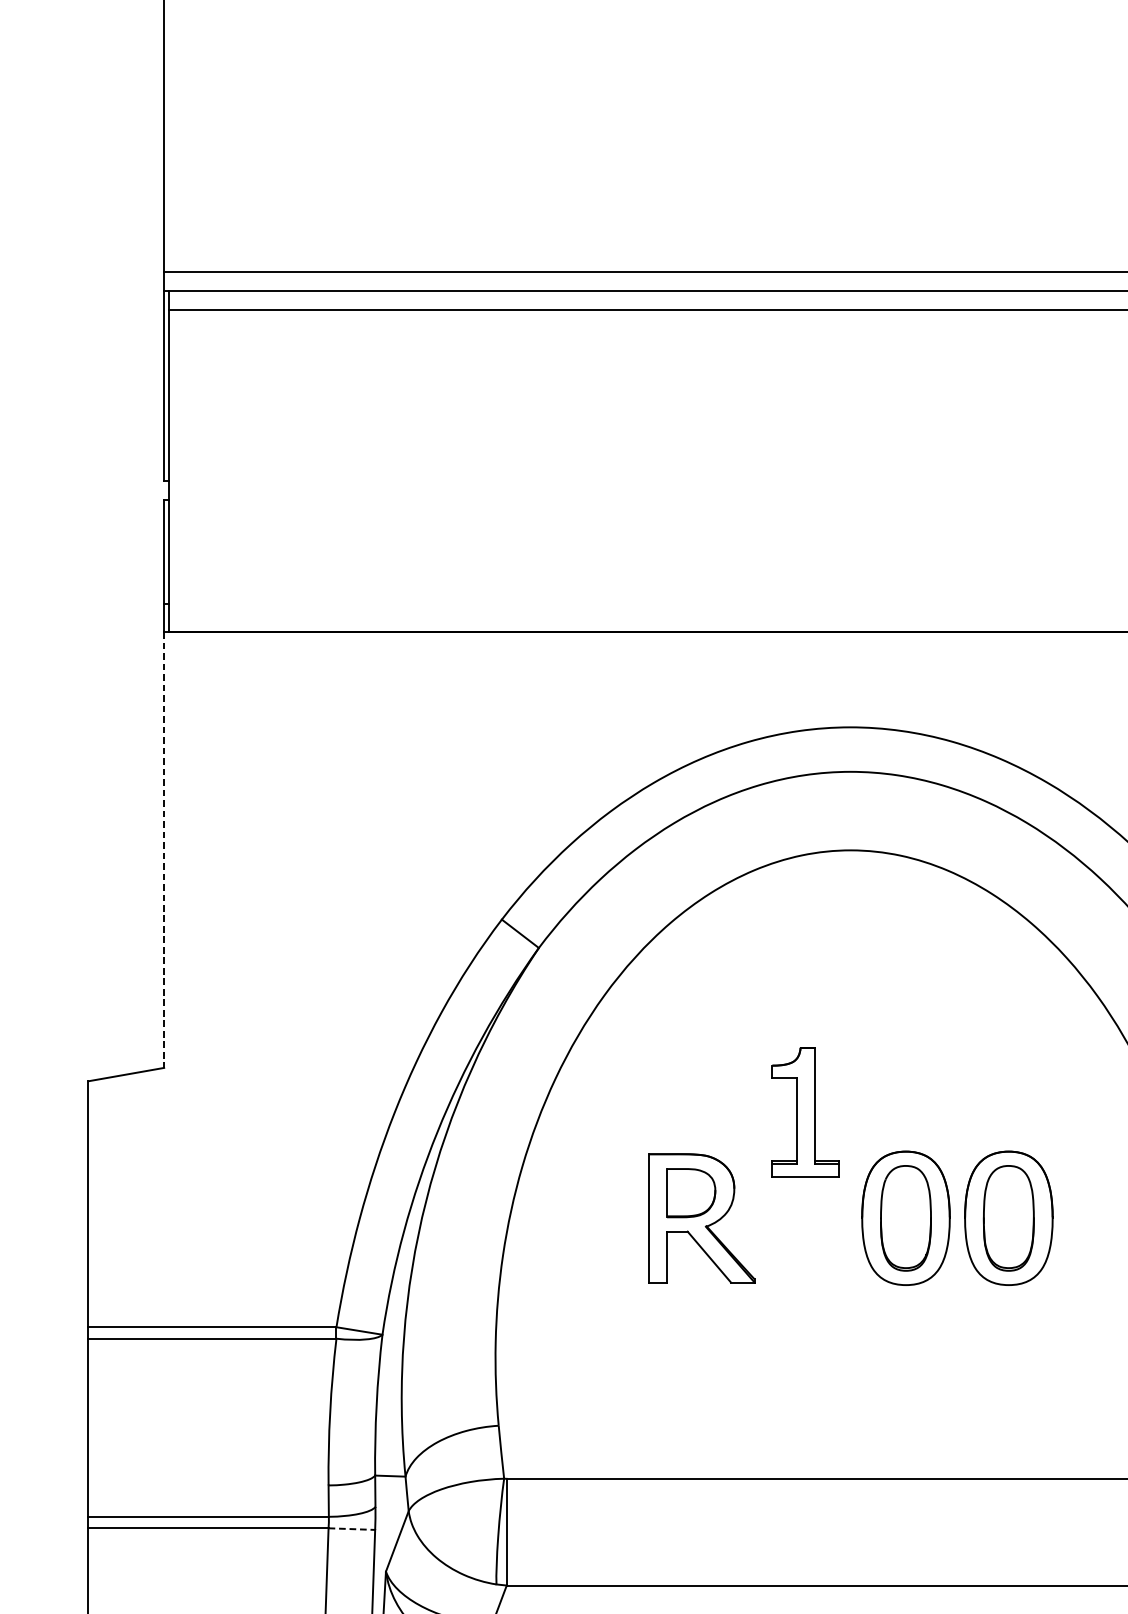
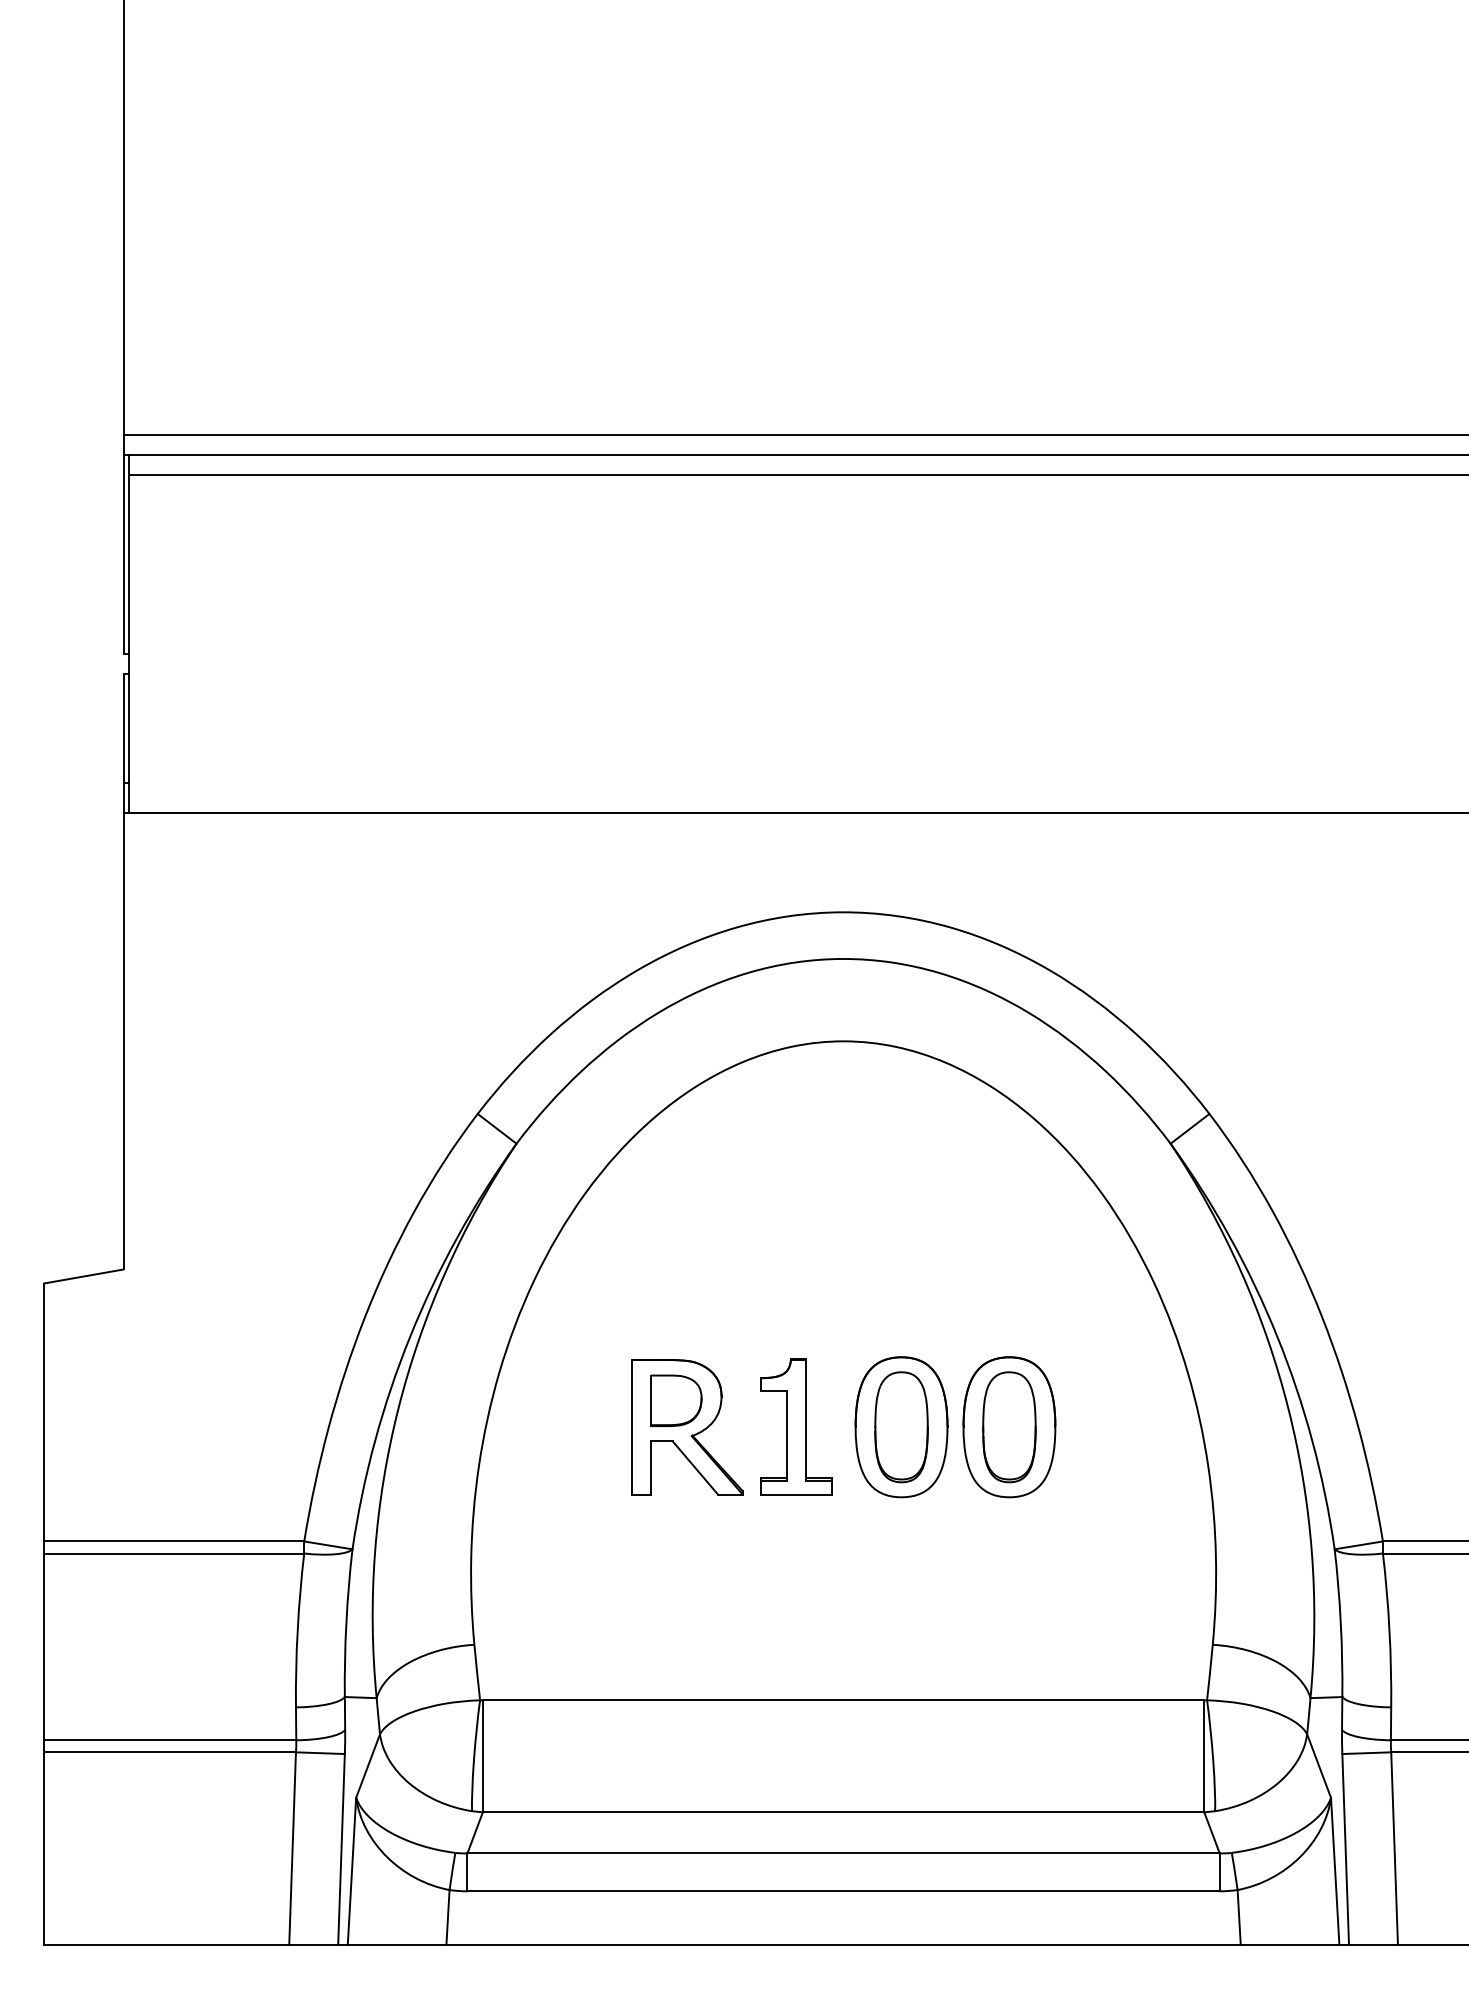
line: (164, 850) -> (123, 1041), dashed -> solid
part: (805, 1111) -> (796, 1426), moved
line: (351, 1529) -> (320, 1753), dashed -> solid

